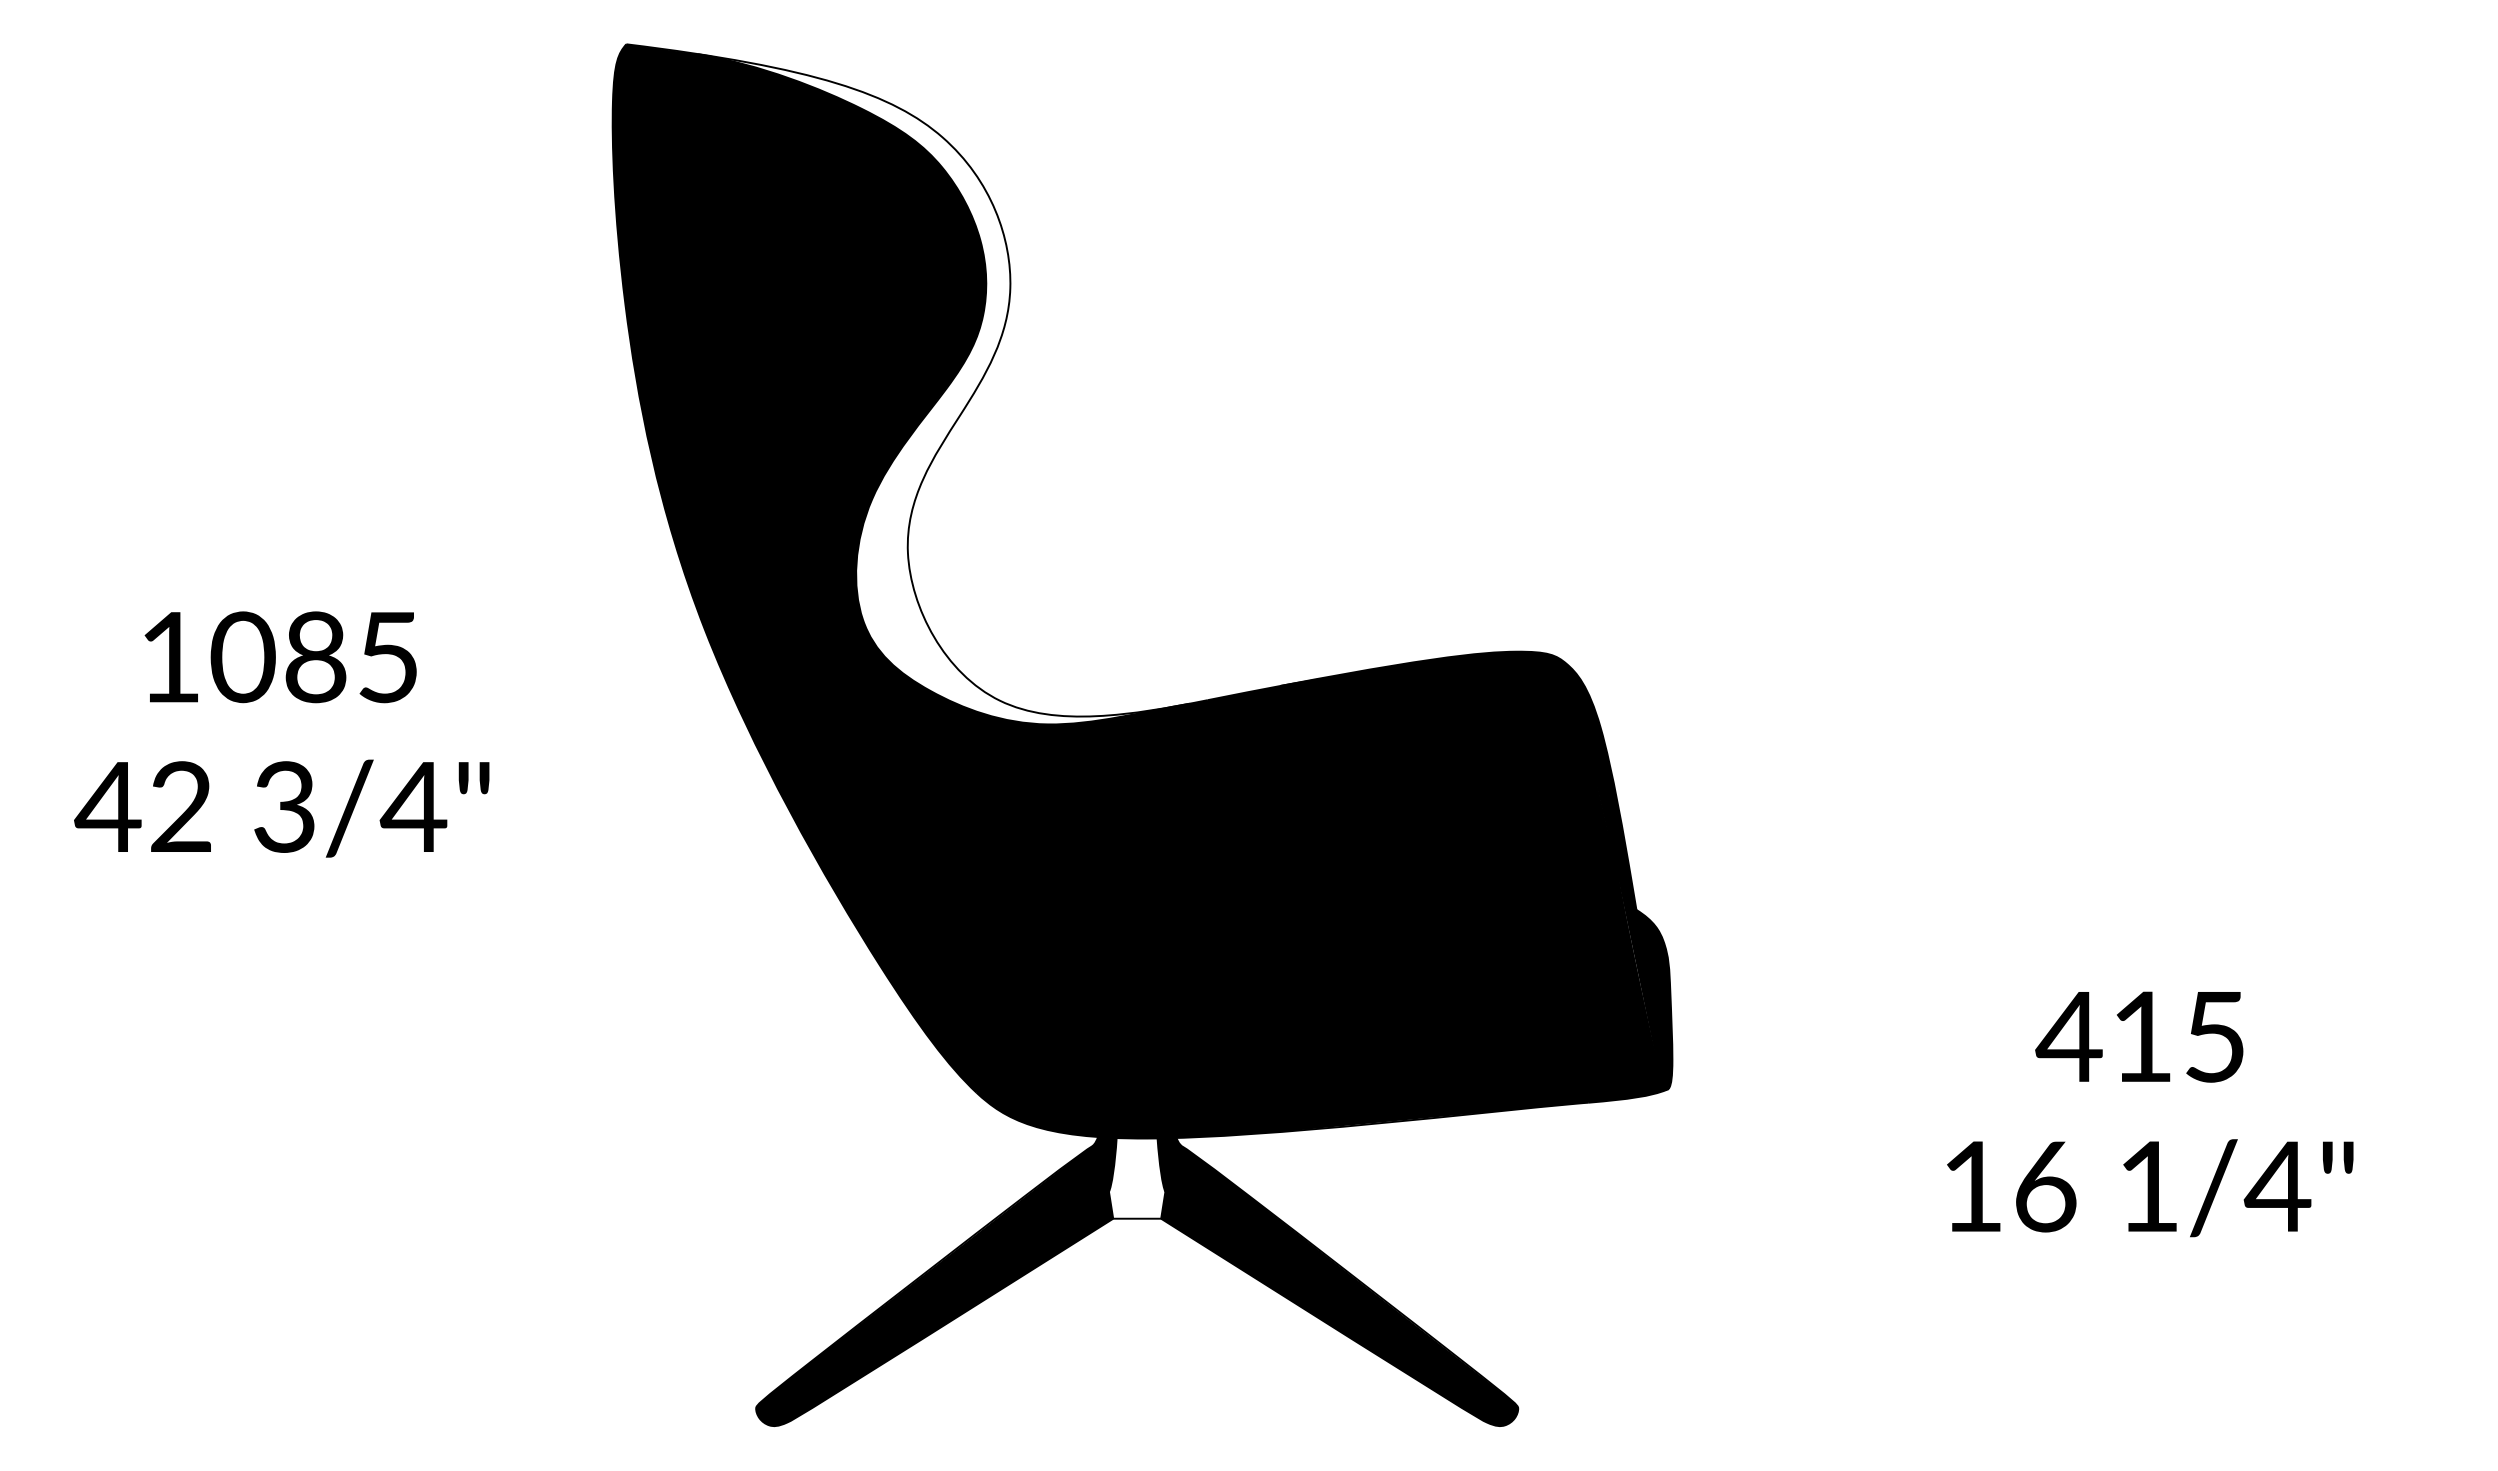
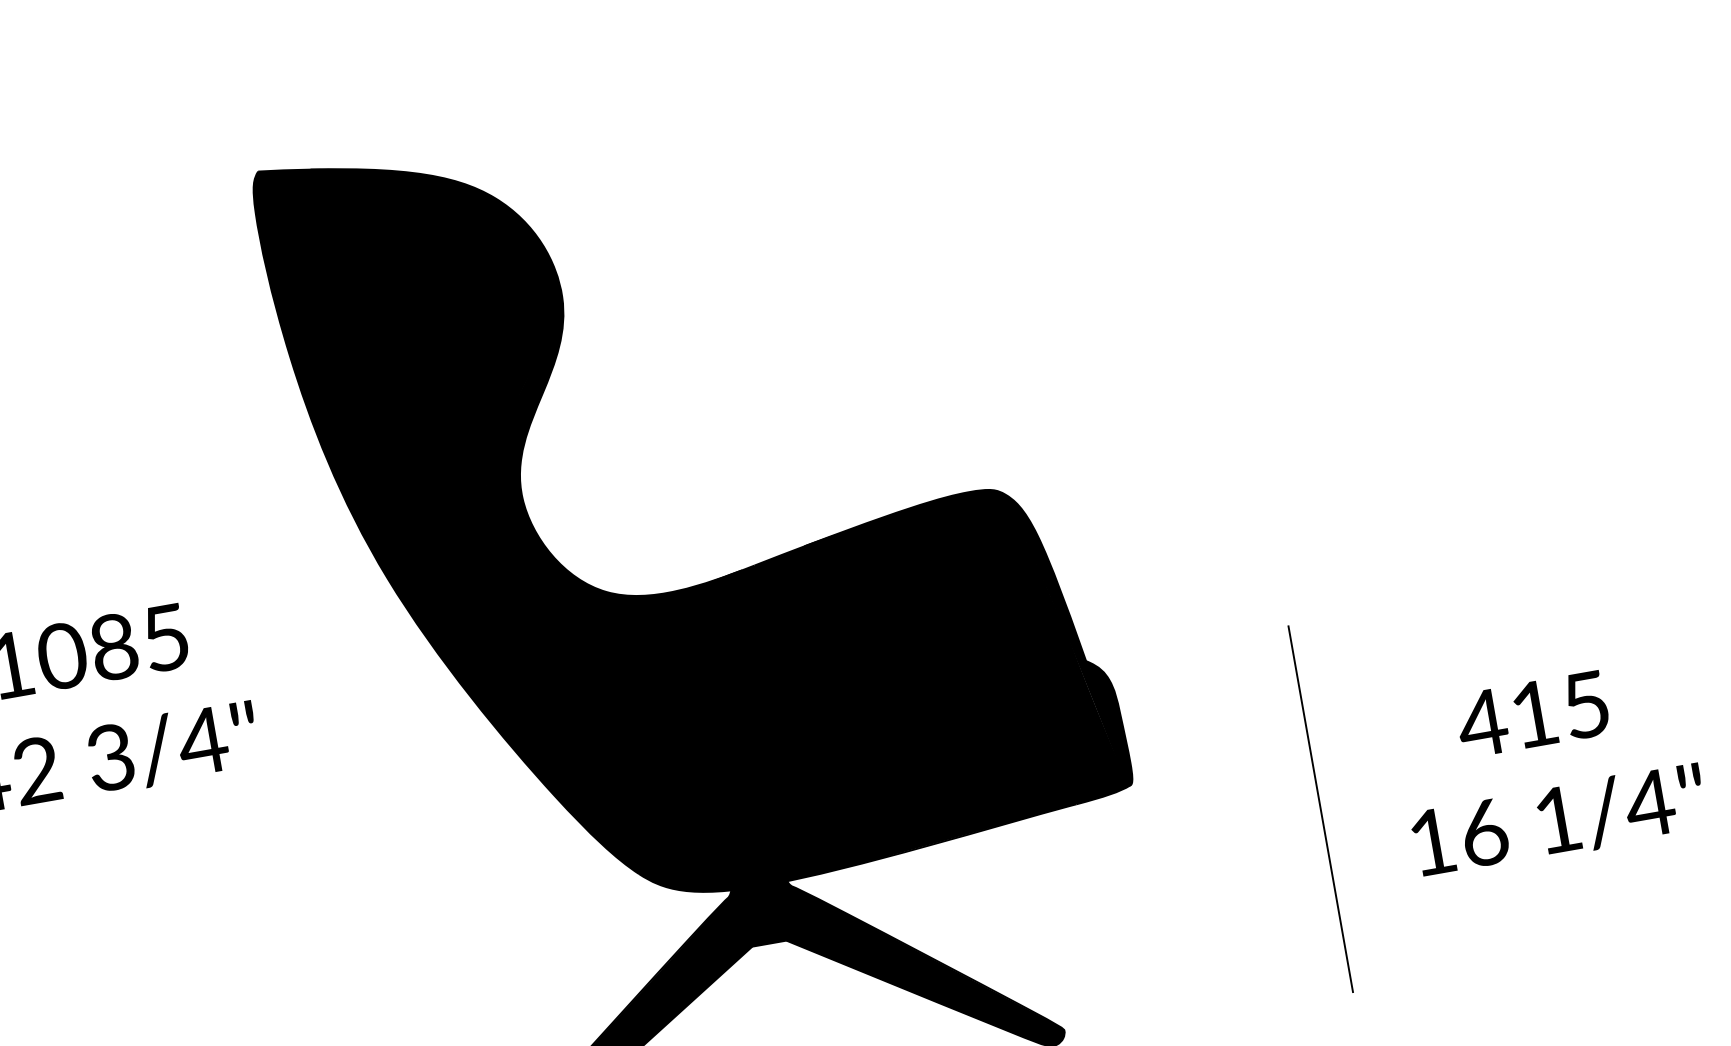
fill: (933, 389) -> (520, 378), added
text: (2150, 1114) -> (1549, 768), moved
line: (1920, 1167) -> (1320, 808), added
fill: (1136, 1178) -> (763, 915), added

